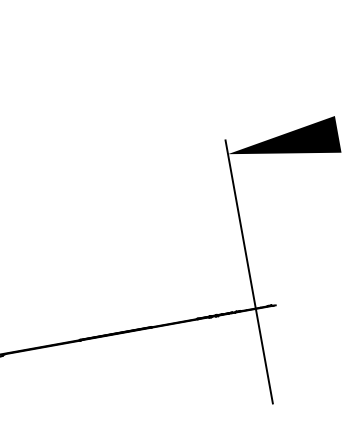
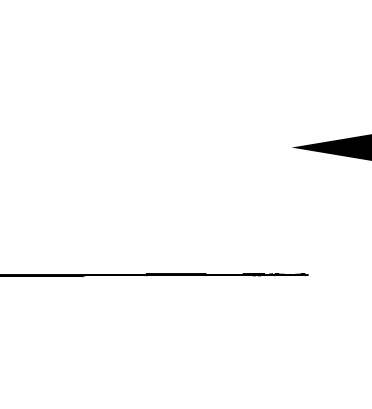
line: (249, 271) -> (291, 244), removed

